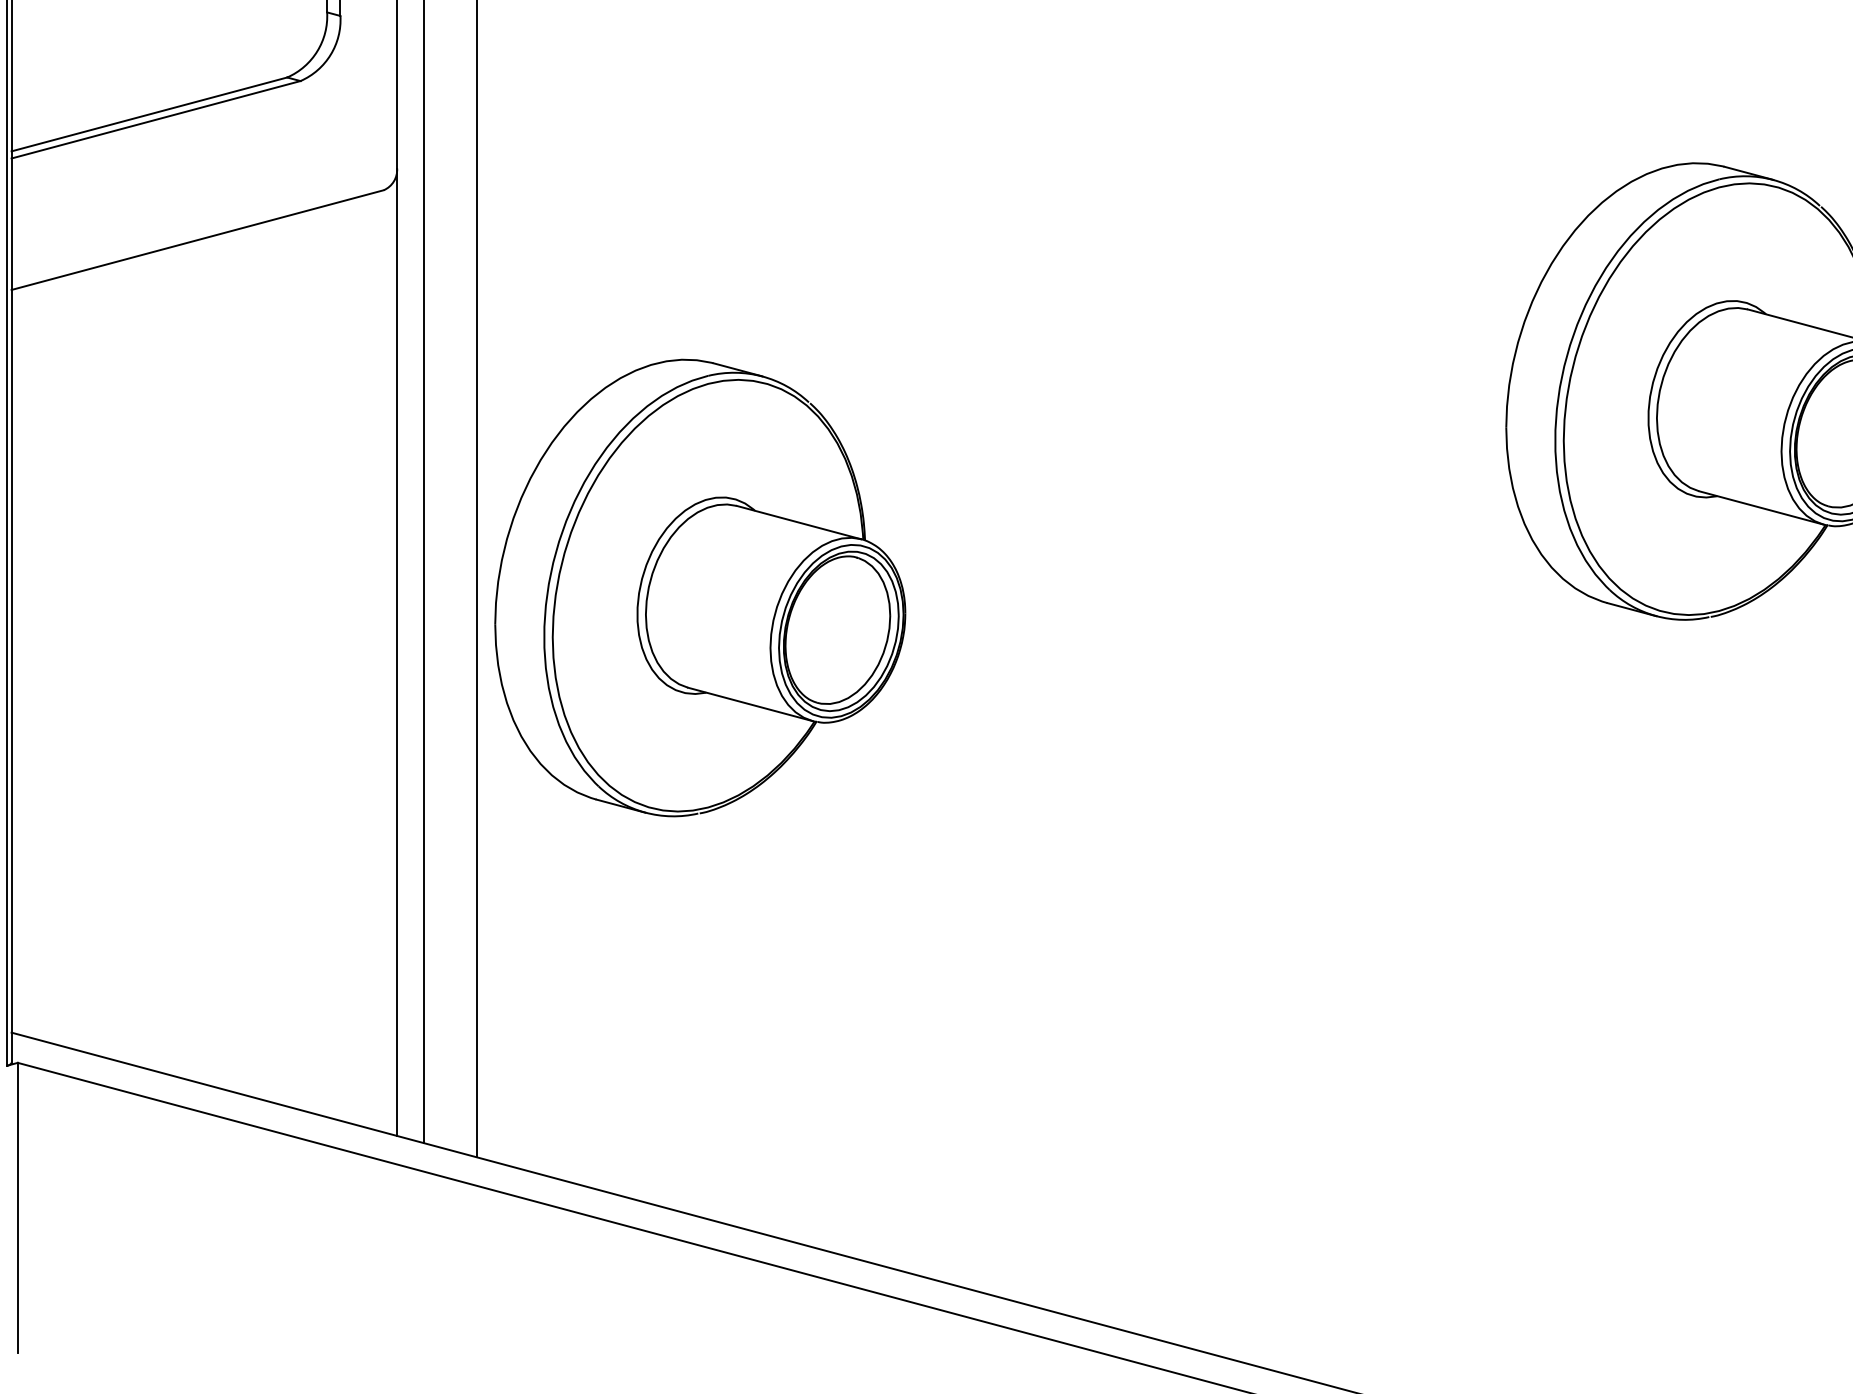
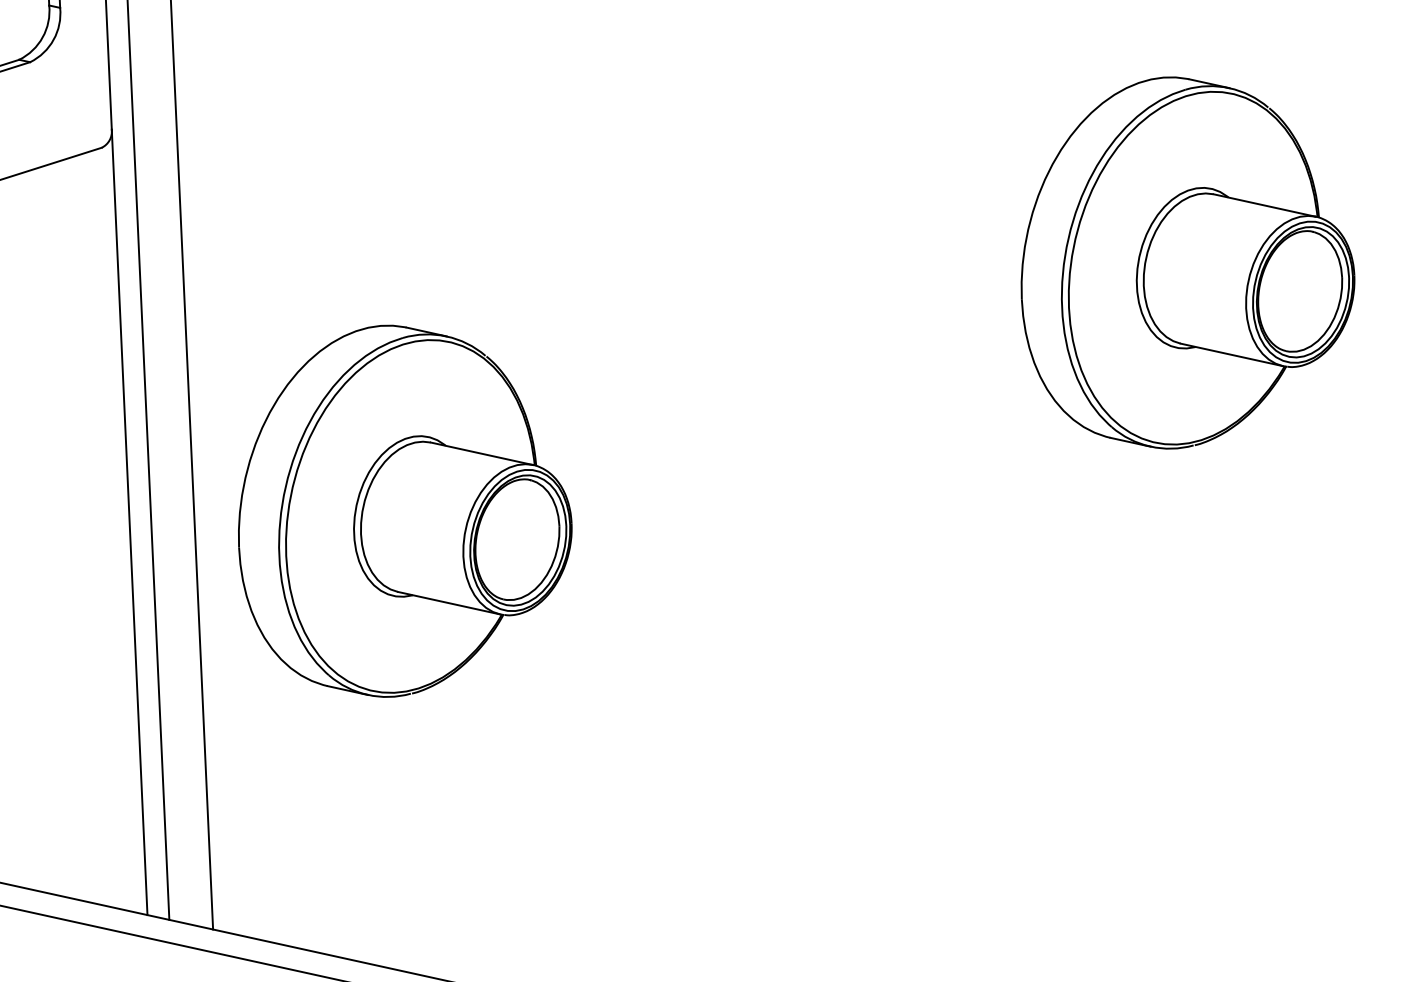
part: (700, 587) -> (404, 510), moved

